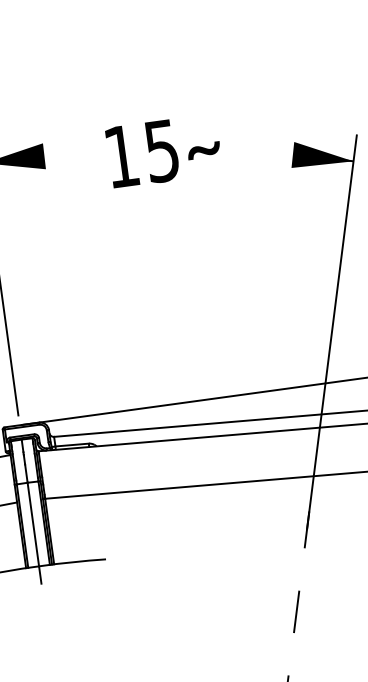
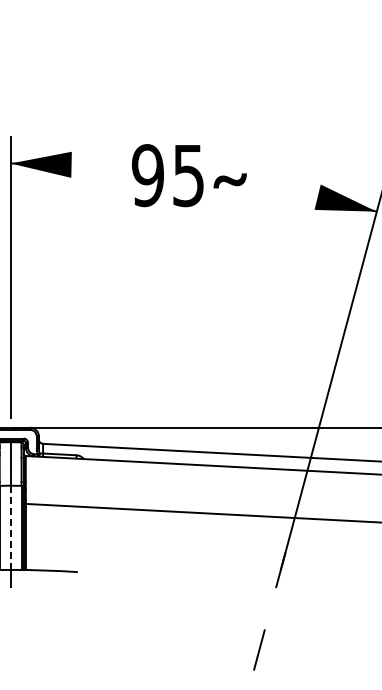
text: (121, 156) -> (147, 175), 15 -> 95
line: (33, 524) -> (10, 527), solid -> dashed

